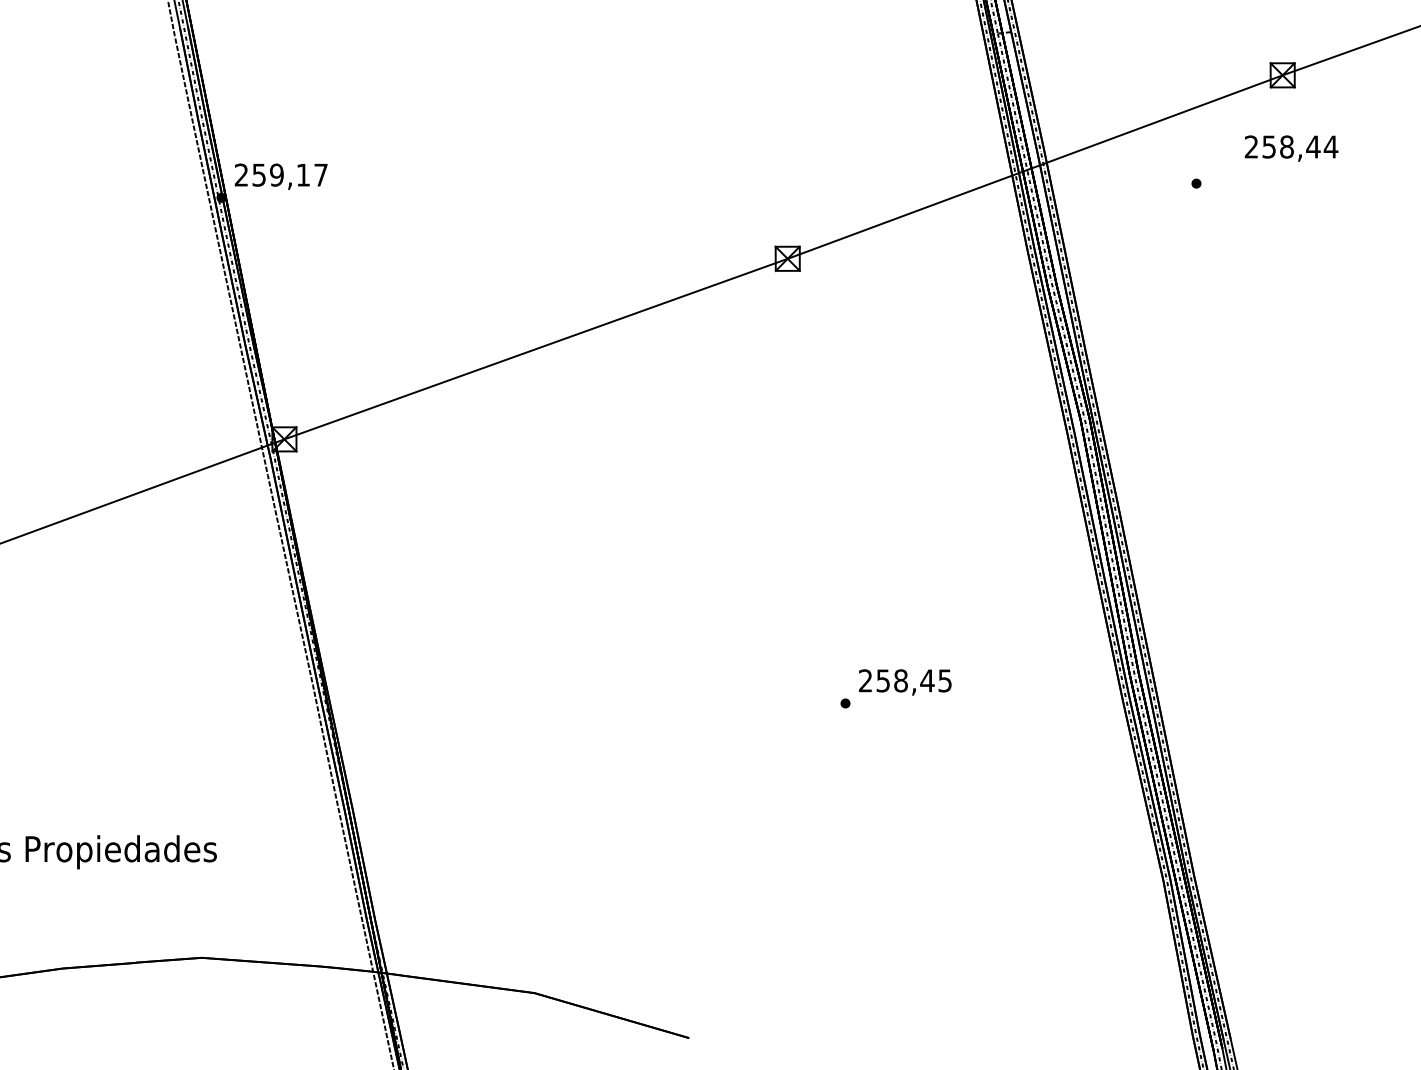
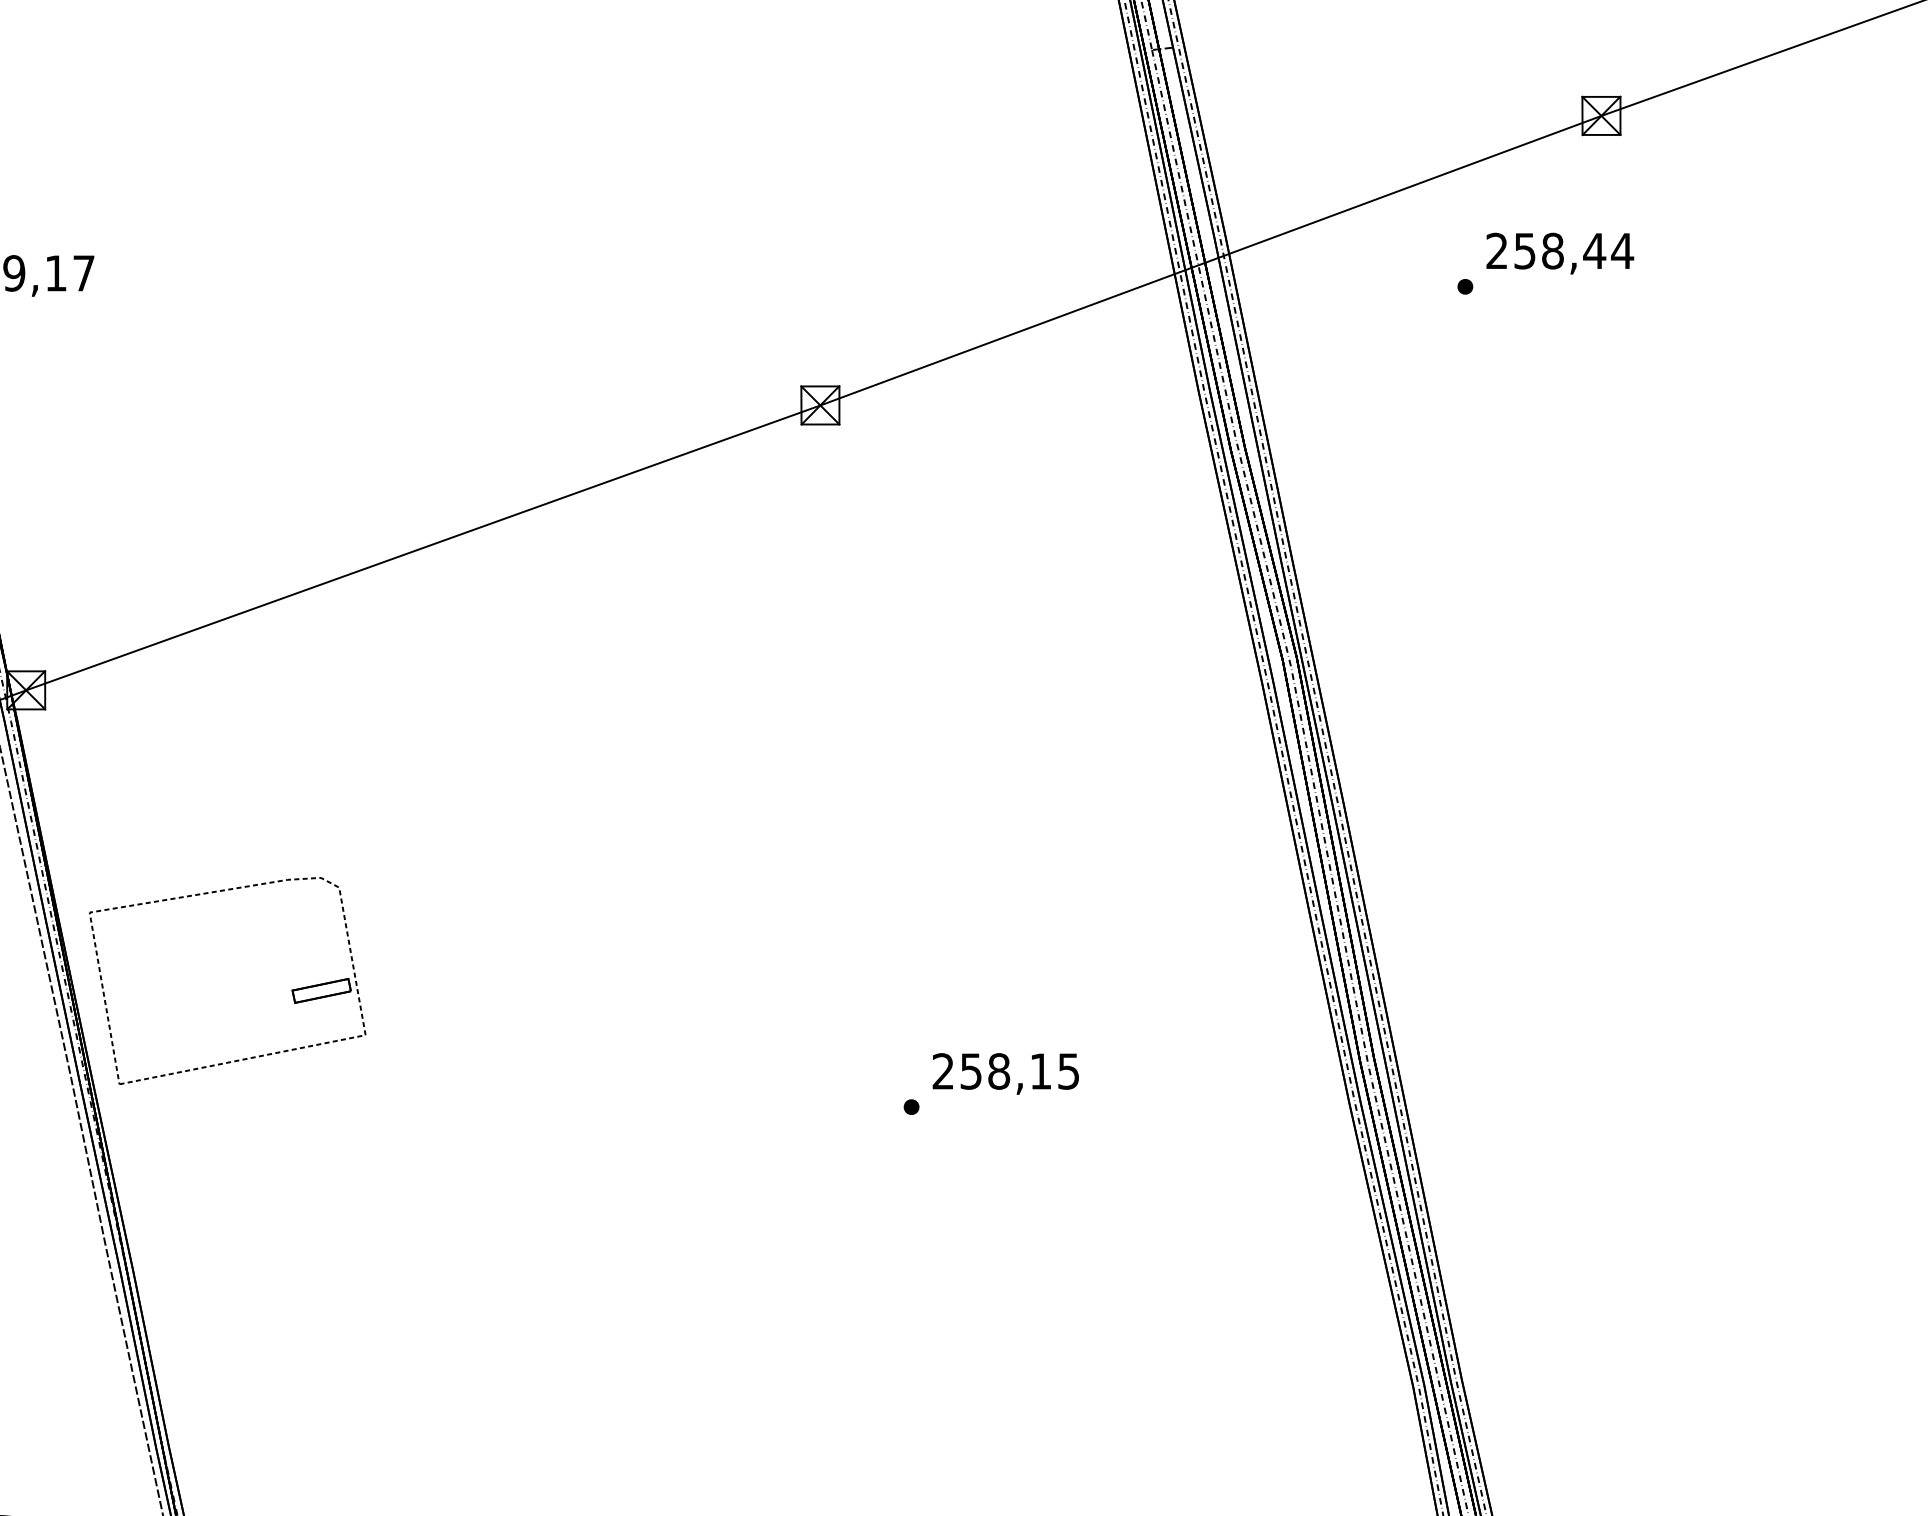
text: (1291, 148) -> (1560, 253), moved
part: (452, 628) -> (291, 988), added
text: (927, 680) -> (1040, 1070), 258,45 -> 258,15

